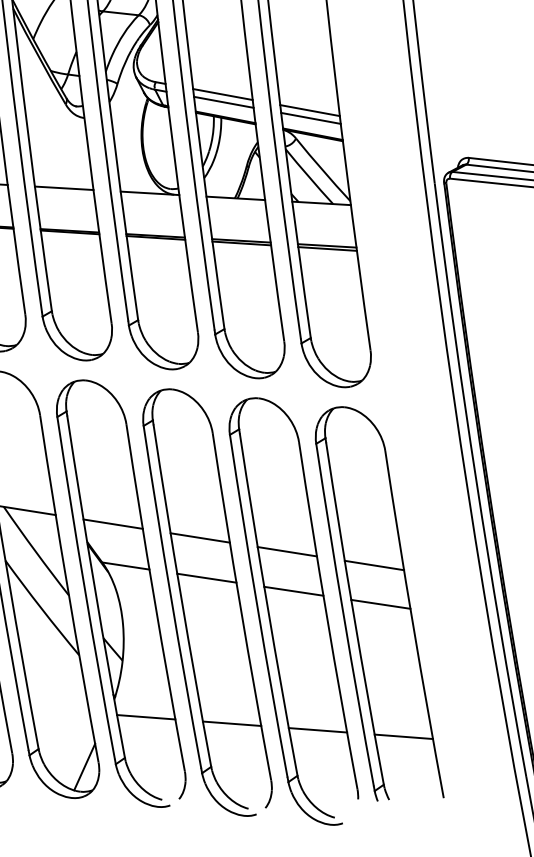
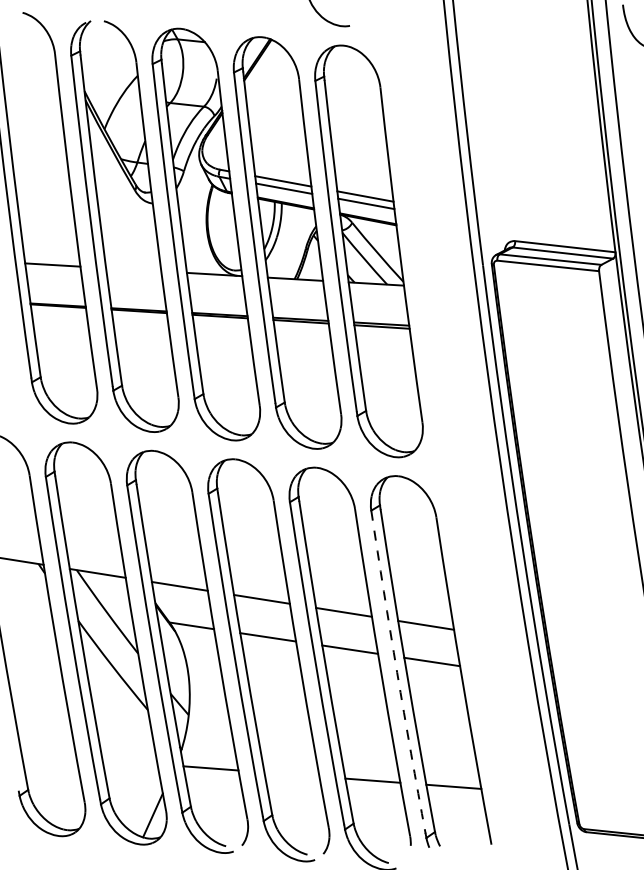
line: (64, 188) -> (133, 269), removed
arc: (344, 615) -> (397, 672), solid -> dashed
line: (231, 723) -> (291, 774), removed

